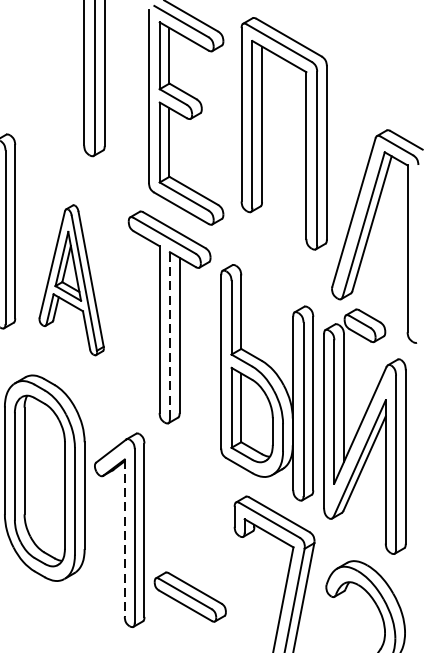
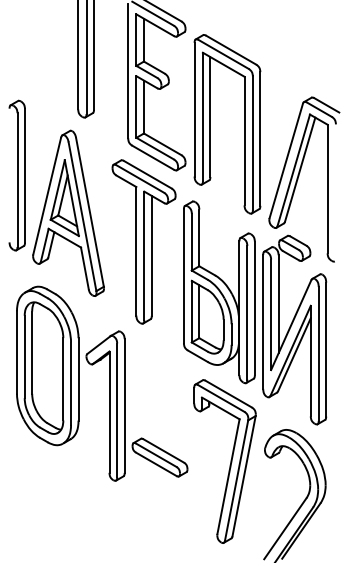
part: (262, 134) -> (210, 124), moved
part: (71, 279) -> (68, 212), size x1.43
line: (170, 335) -> (144, 255), dashed -> solid
line: (124, 538) -> (109, 412), dashed -> solid

